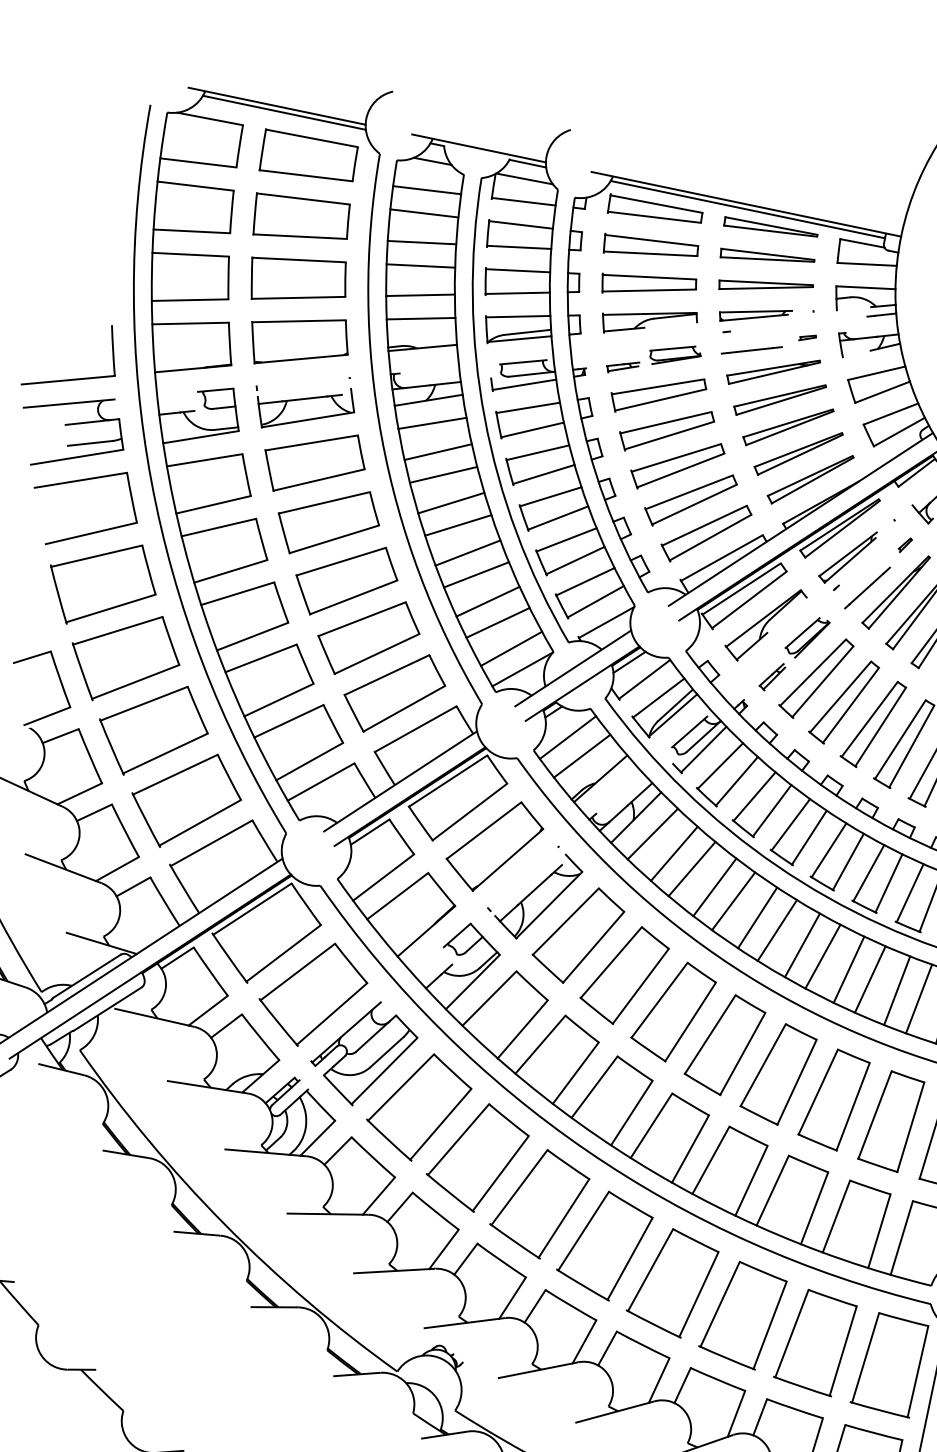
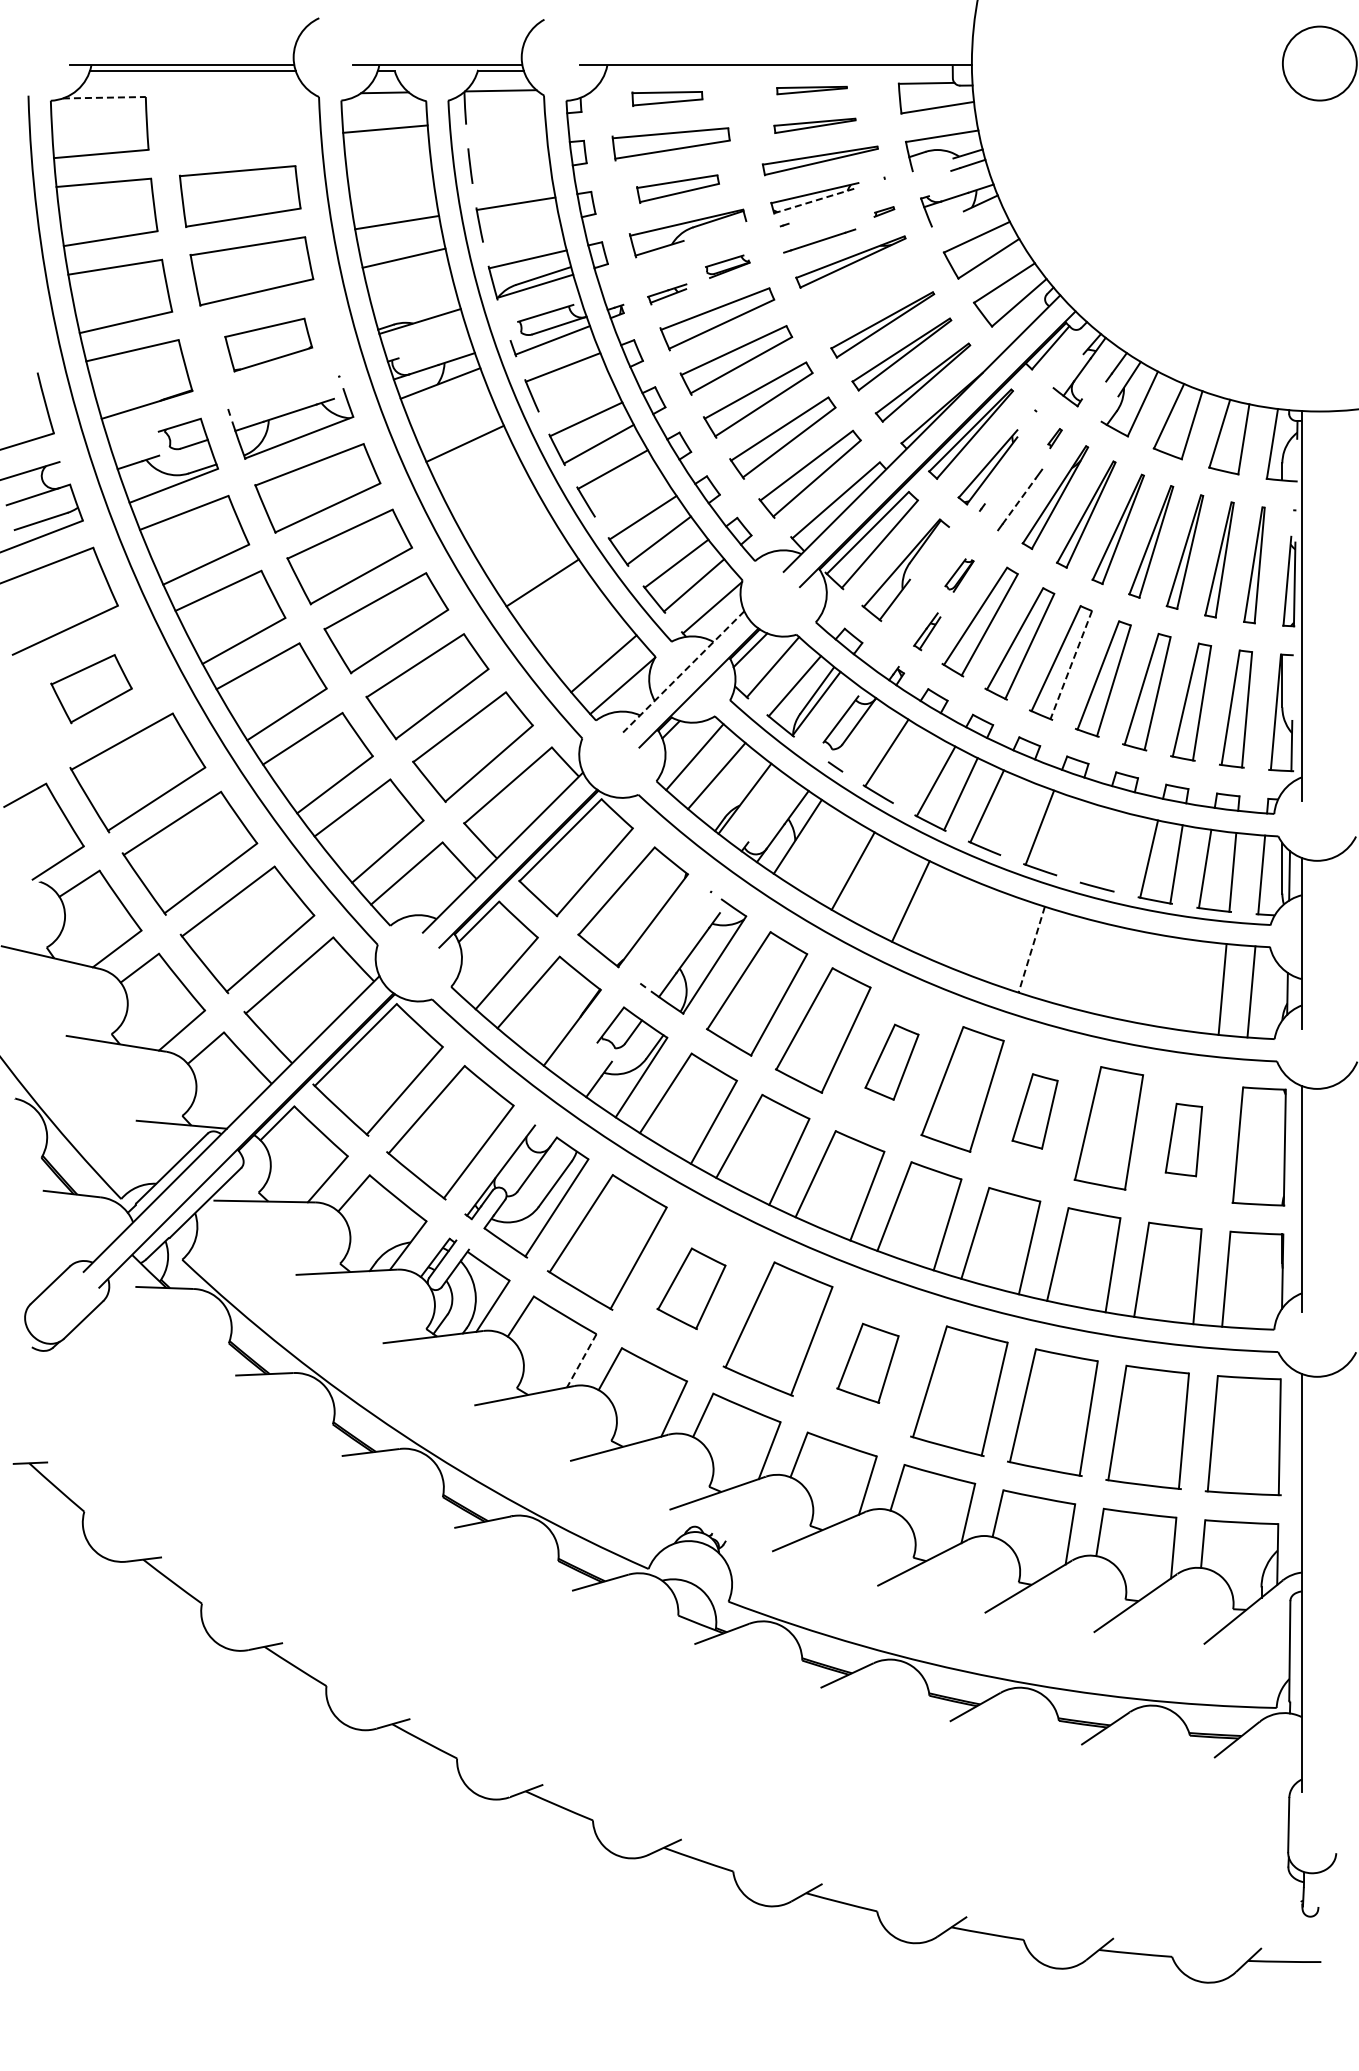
line: (210, 118) -> (104, 97), solid -> dashed
part: (308, 158) -> (233, 120), removed
line: (523, 201) -> (505, 118), removed
line: (747, 209) -> (778, 71), removed
line: (424, 212) -> (387, 157), removed
part: (654, 213) -> (667, 99), size x0.6
line: (520, 224) -> (507, 147), removed
part: (770, 230) -> (811, 90), size x0.6
line: (422, 242) -> (392, 193), removed
line: (519, 246) -> (511, 174), removed
part: (766, 258) -> (814, 125), size x0.7
part: (647, 286) -> (677, 189), size x0.7
line: (517, 293) -> (521, 231), removed
line: (420, 318) -> (410, 286), removed
line: (754, 318) -> (814, 201), solid -> dashed
part: (299, 341) -> (268, 344), size x0.7
part: (674, 355) -> (727, 266), size x0.7
part: (779, 399) -> (865, 293), removed
line: (432, 423) -> (450, 410), removed
line: (532, 429) -> (573, 392), removed
line: (443, 475) -> (477, 470), removed
line: (450, 503) -> (493, 502), removed
line: (557, 517) -> (626, 493), removed
line: (457, 525) -> (507, 527), removed
line: (467, 552) -> (526, 558), removed
part: (102, 584) -> (91, 689), size x0.6
line: (866, 588) -> (1019, 500), solid -> dashed
line: (488, 601) -> (563, 612), removed
line: (497, 622) -> (580, 635), removed
part: (807, 637) -> (959, 575), size x0.6
line: (573, 668) -> (683, 671), solid -> dashed
line: (880, 727) -> (1071, 665), solid -> dashed
line: (703, 748) -> (862, 736), removed
line: (736, 781) -> (910, 767), removed
line: (653, 834) -> (822, 852), removed
line: (809, 837) -> (1012, 817), removed
line: (847, 861) -> (1065, 836), removed
line: (692, 868) -> (878, 884), removed
line: (868, 873) -> (1093, 845), removed
line: (888, 883) -> (1120, 852), removed
line: (733, 901) -> (937, 913), removed
line: (757, 917) -> (970, 927), removed
line: (777, 930) -> (997, 937), removed
line: (802, 945) -> (1031, 949), solid -> dashed
line: (822, 956) -> (1059, 958), removed
line: (849, 969) -> (1094, 967), removed
line: (870, 979) -> (1122, 973), removed
line: (897, 990) -> (1158, 980), removed
line: (918, 999) -> (1186, 985), removed
part: (673, 1010) -> (891, 1061), size x0.6
part: (777, 1073) -> (1034, 1111), size x0.6
part: (891, 1120) -> (1183, 1139), size x0.6
part: (477, 1157) -> (691, 1288), size x0.6
line: (378, 1196) -> (581, 1361), solid -> dashed
part: (604, 1245) -> (867, 1363), size x0.6

